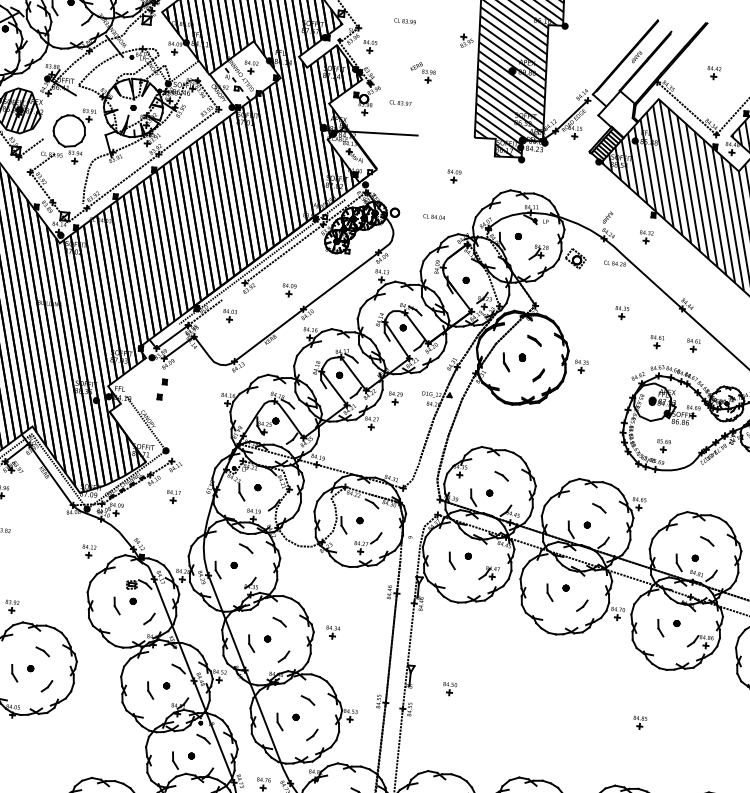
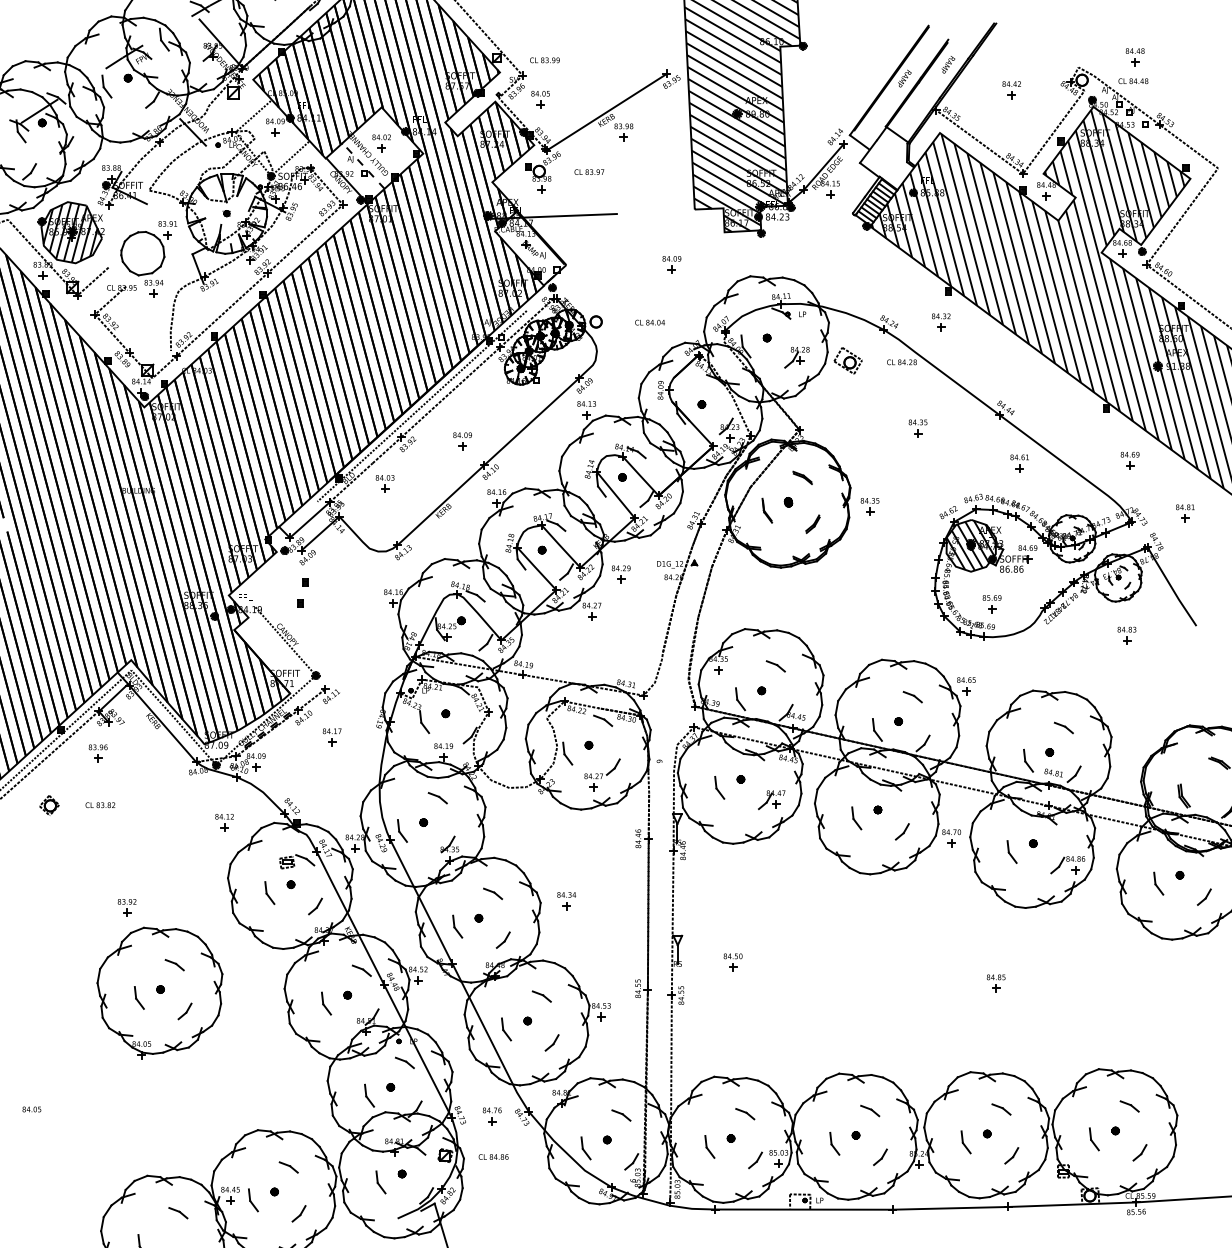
text: (404, 21) -> (544, 60), moved
line: (158, 38) -> (252, 116), added
line: (417, 60) -> (606, 111), added
text: (608, 217) -> (948, 64), moved
line: (233, 291) -> (386, 450), added
part: (657, 342) -> (969, 463), removed
hatch: (652, 401) -> (970, 545), added

